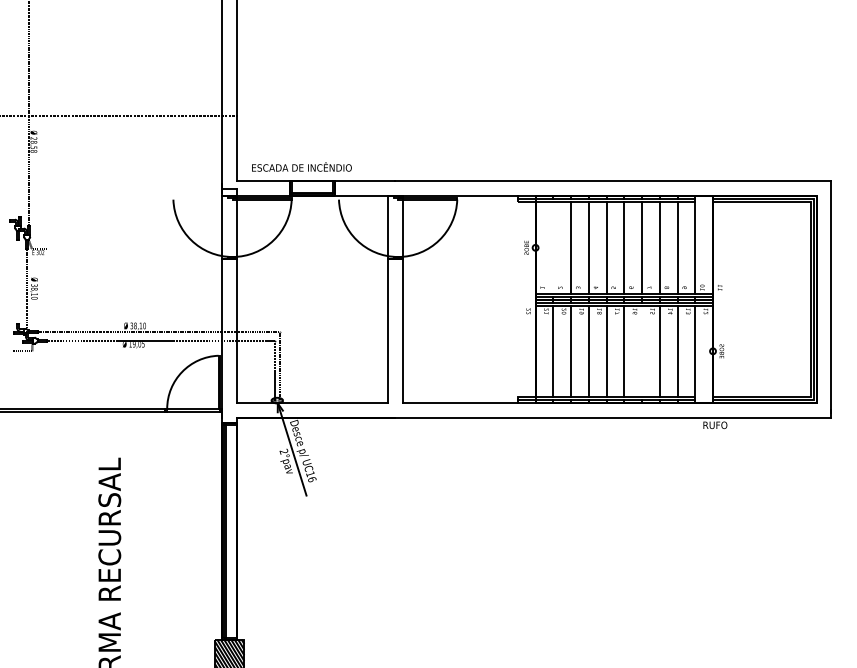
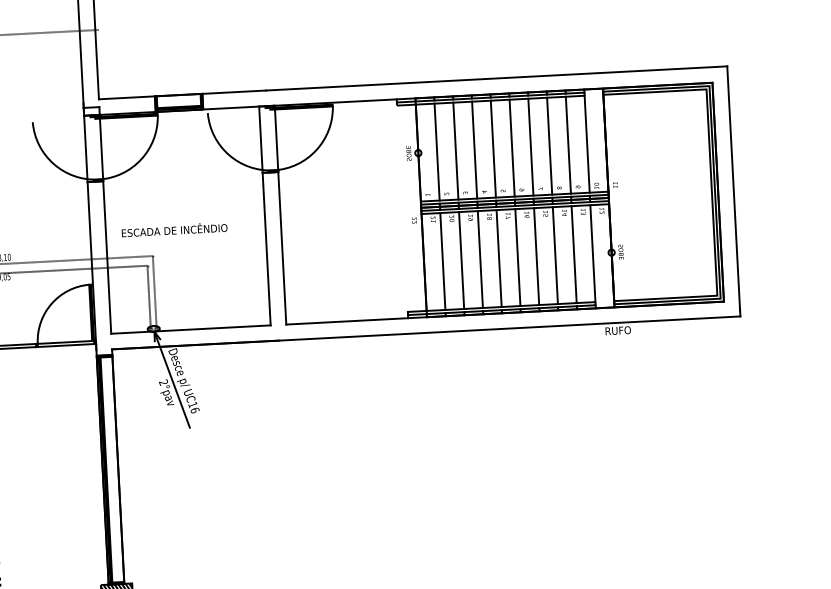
text: (301, 166) -> (174, 229), moved
line: (553, 247) -> (437, 151), added
line: (642, 351) -> (537, 256), added

